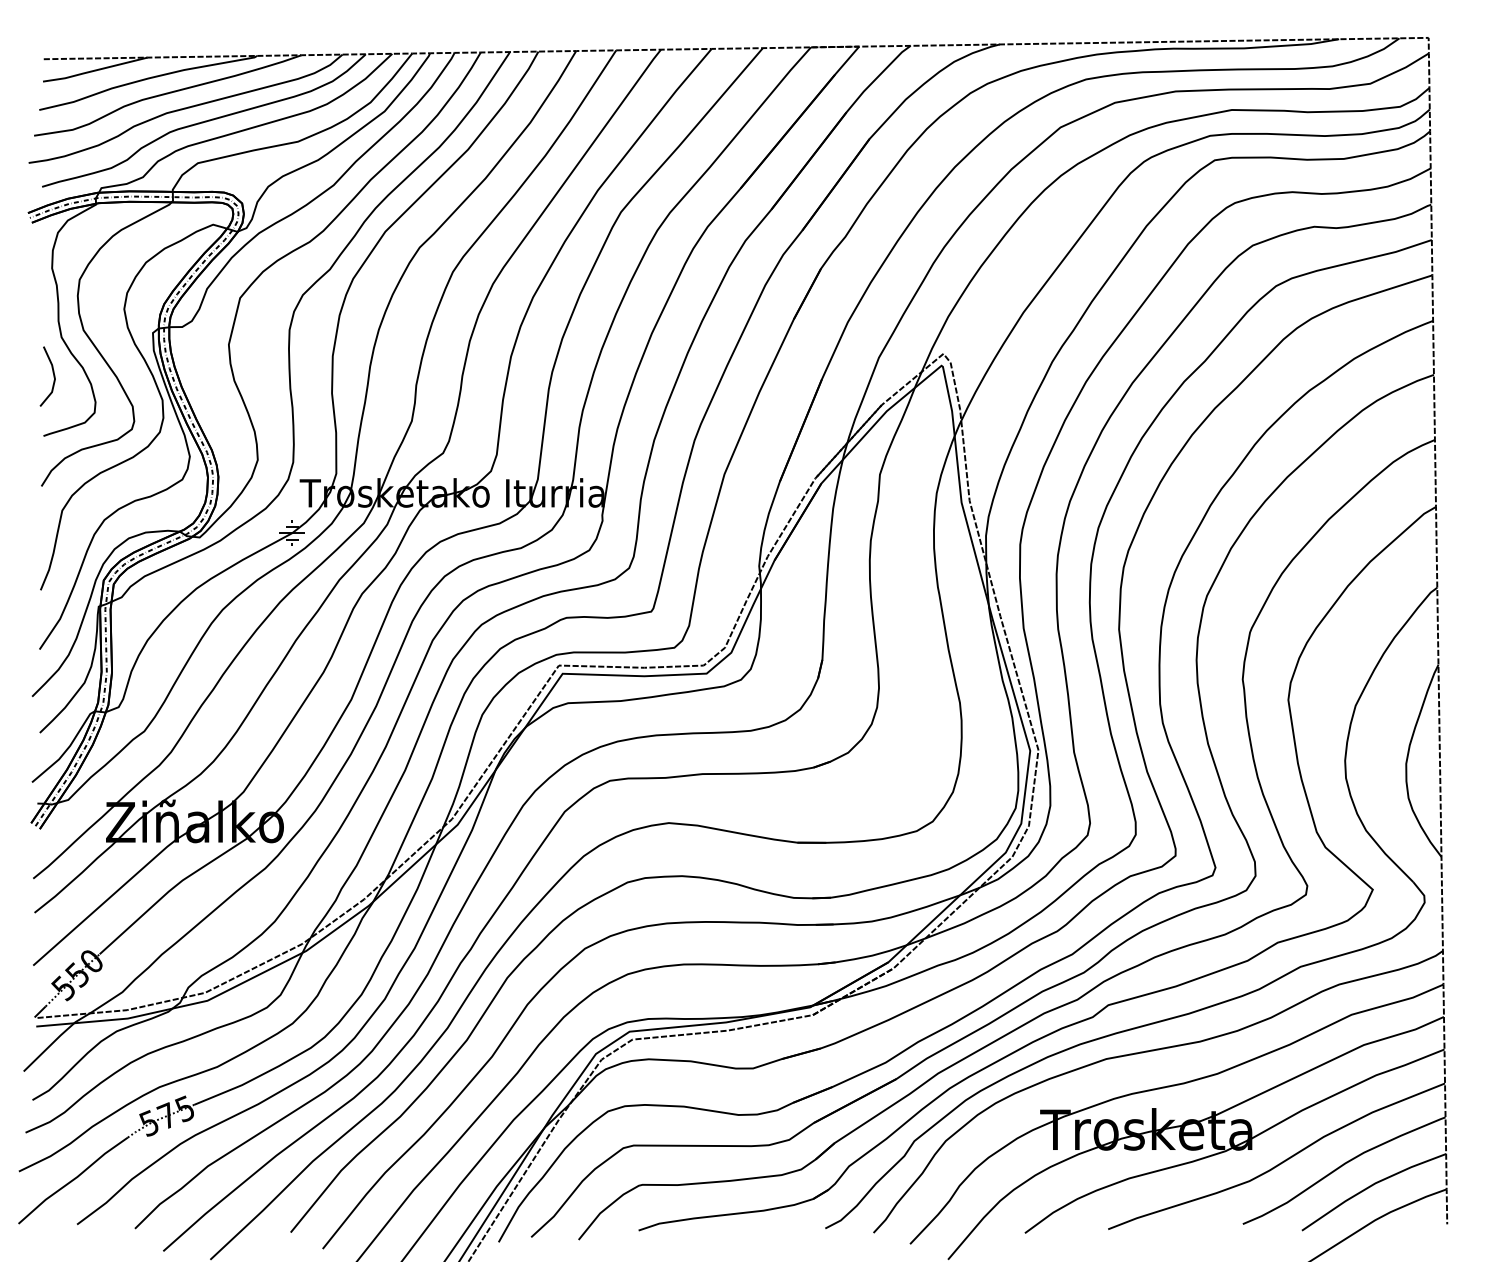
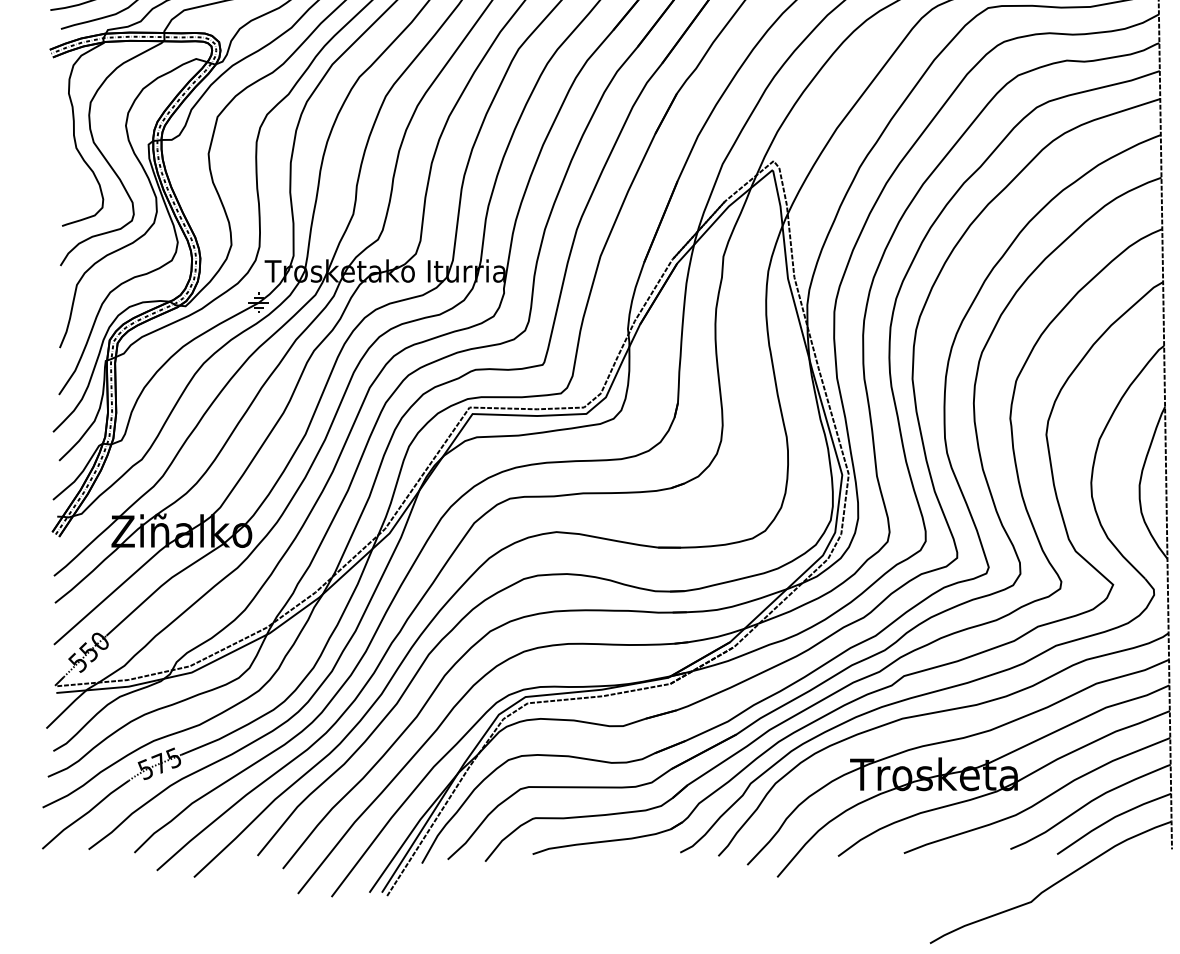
line: (53, 376) -> (69, 178), removed

